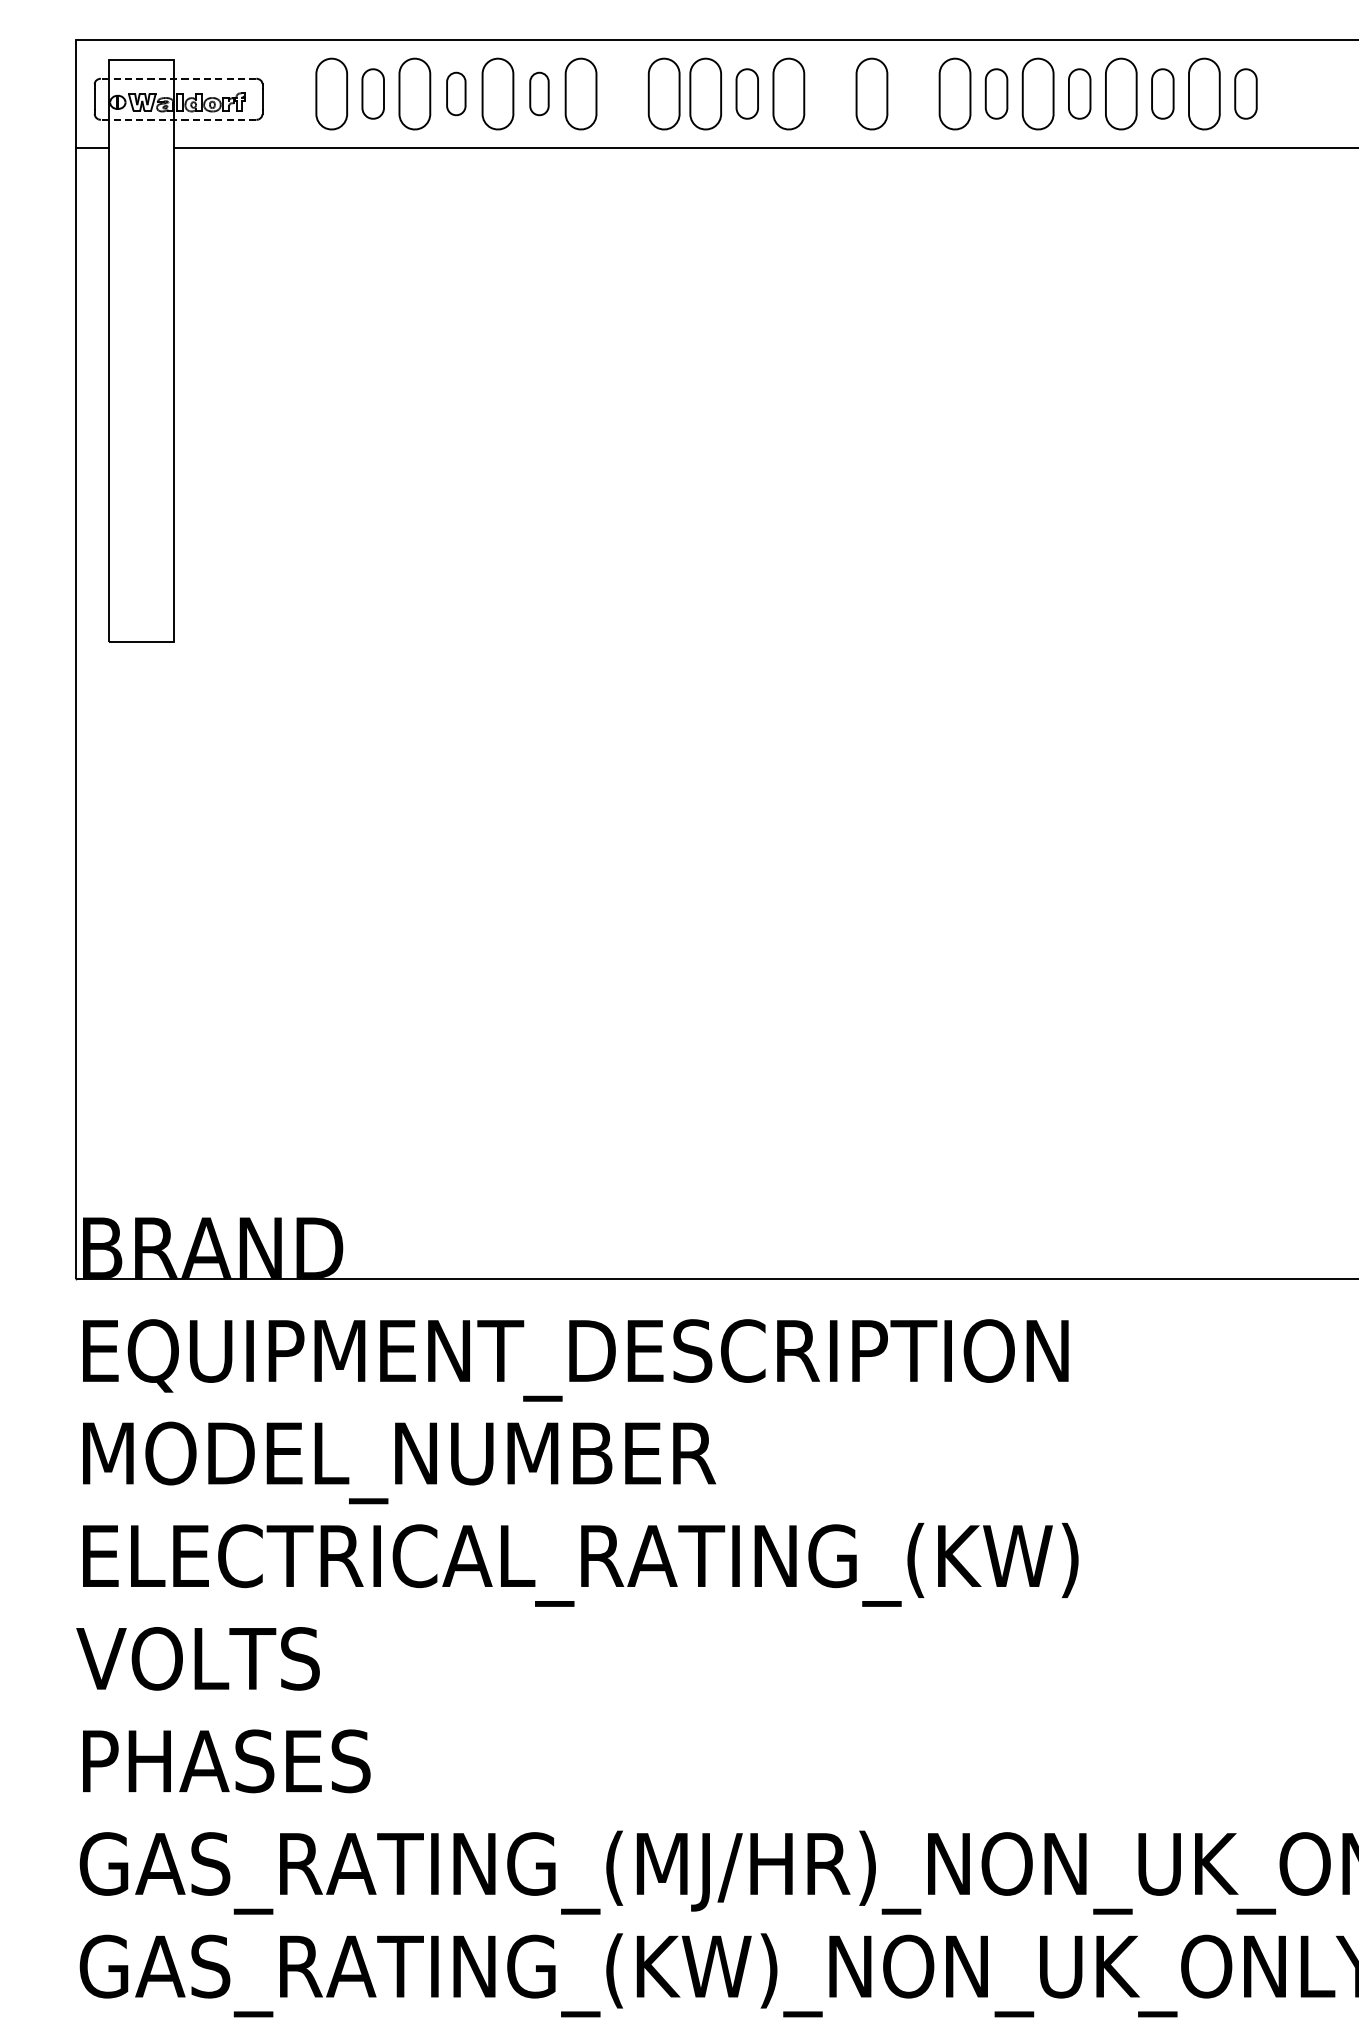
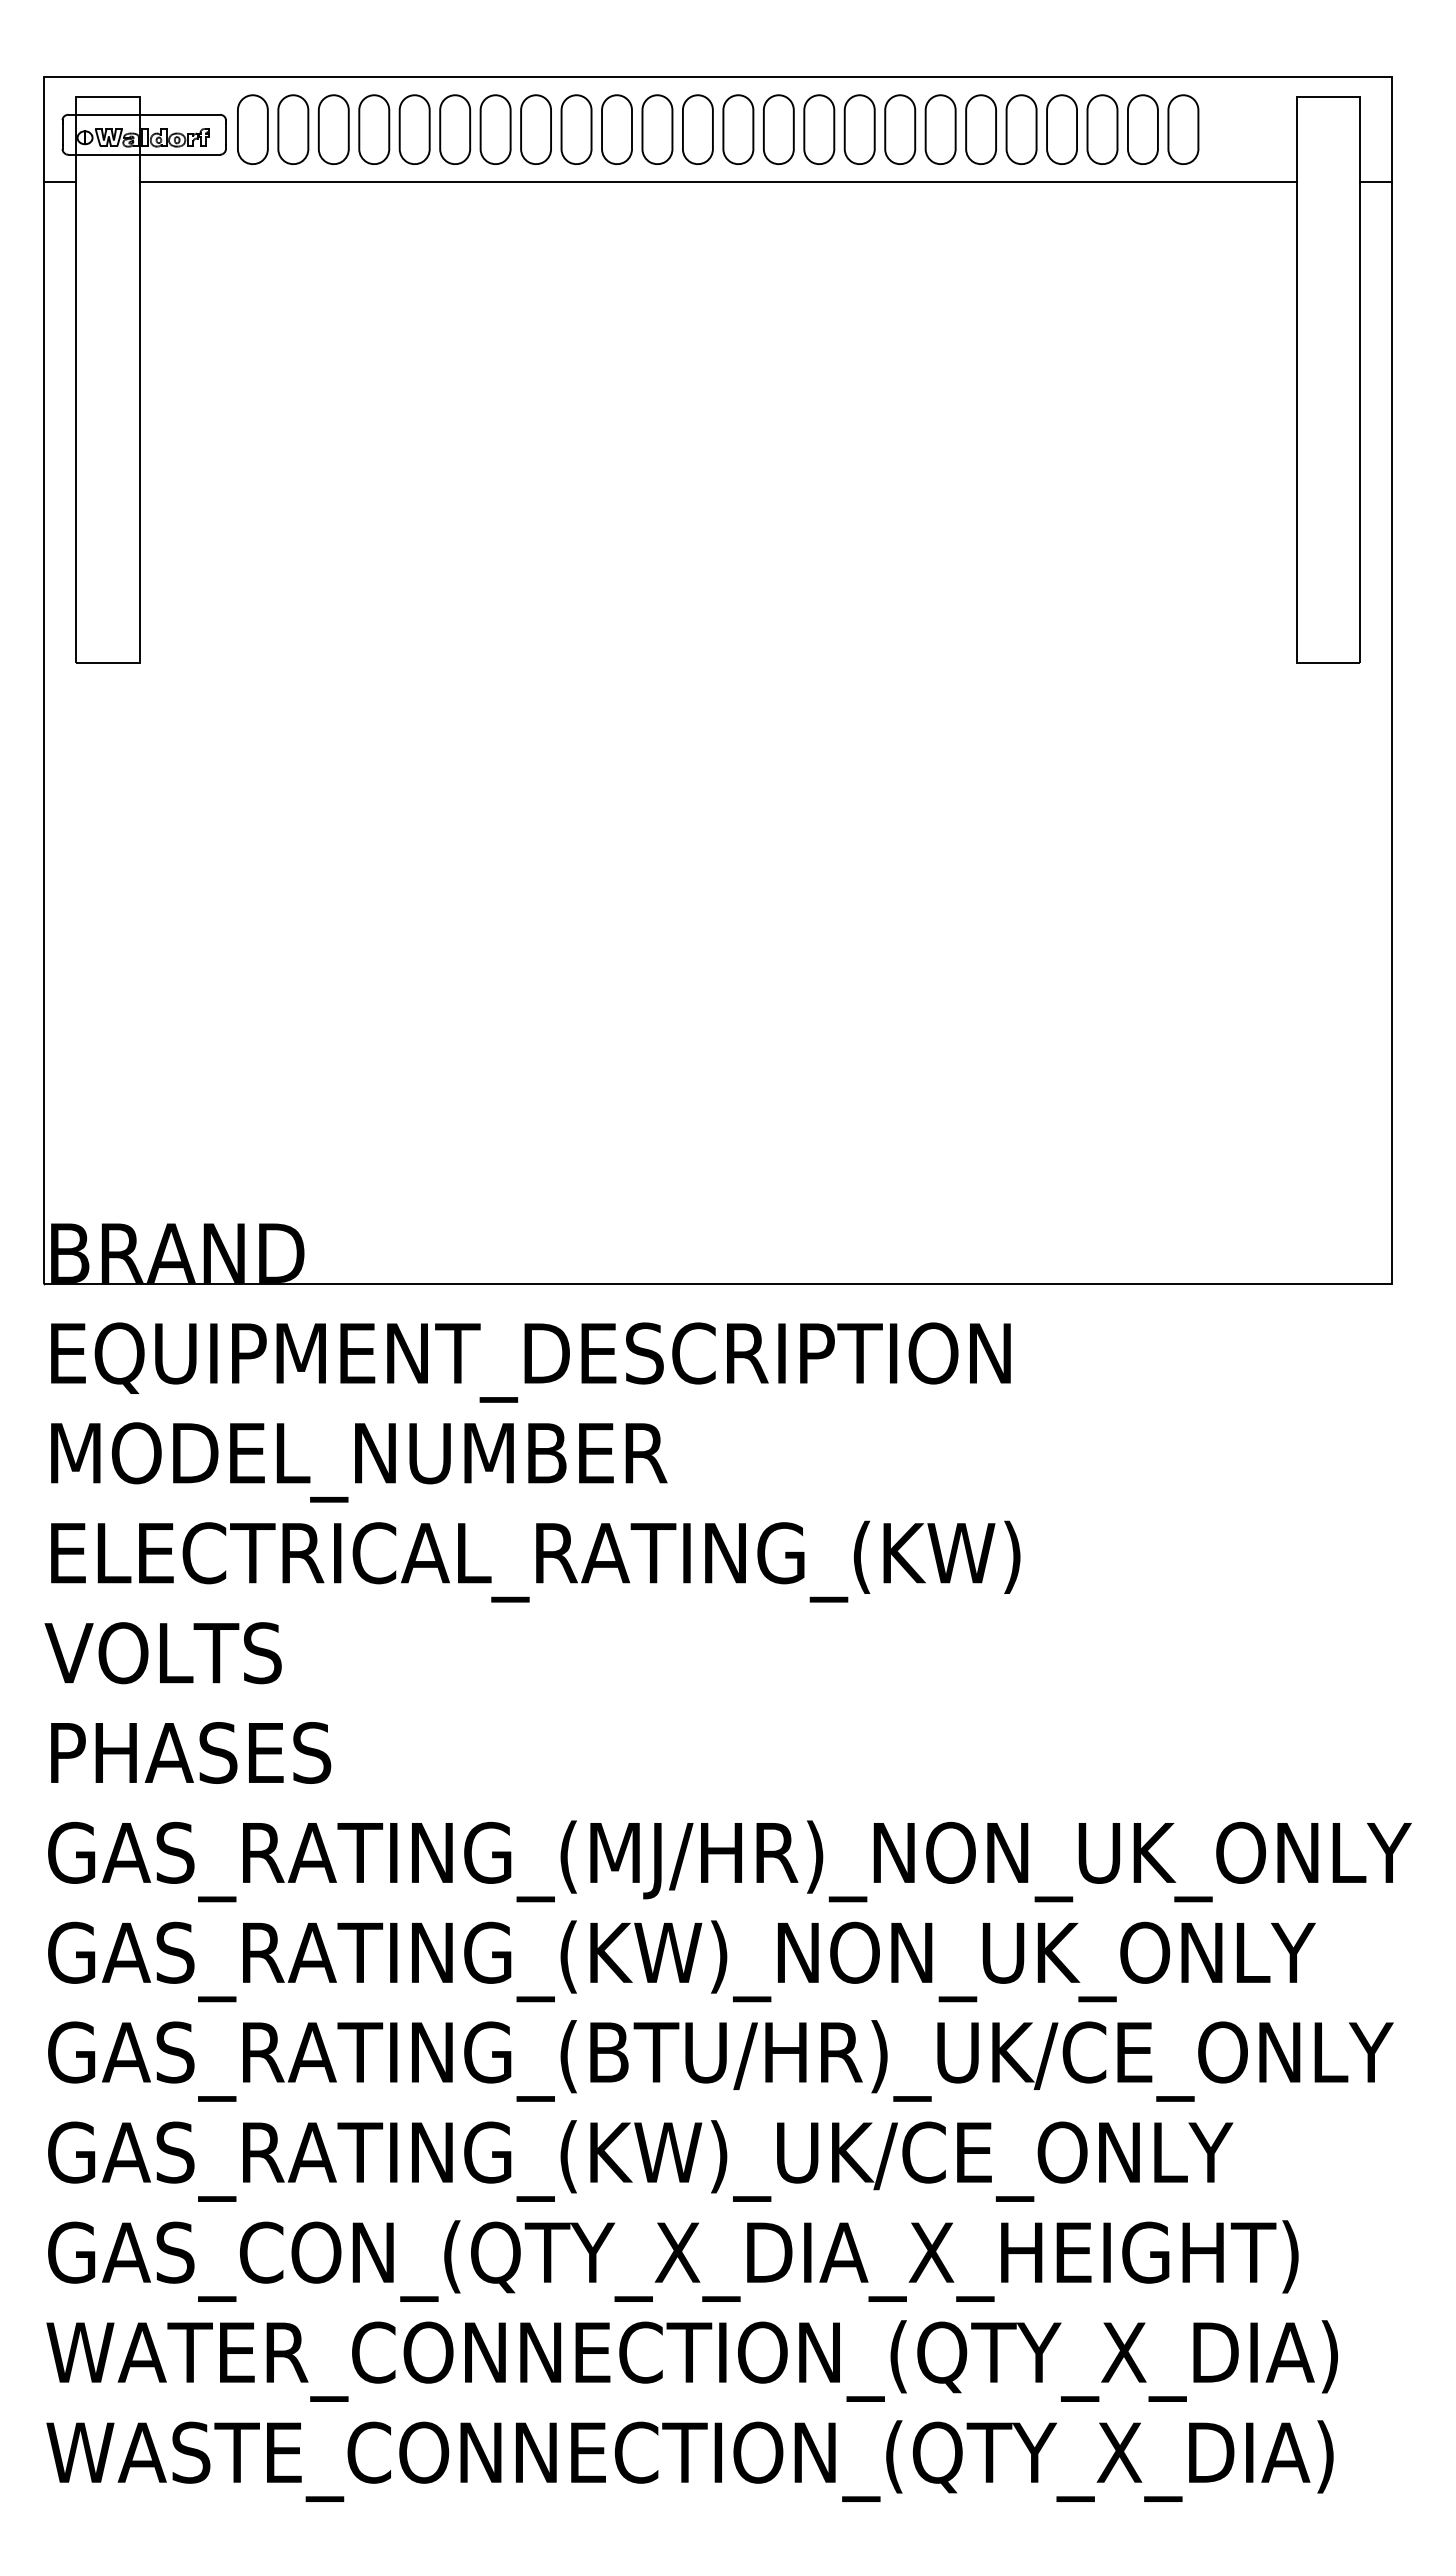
line: (178, 78) -> (144, 114), dashed -> solid
part: (289, 93) -> (252, 129), added
part: (373, 93) -> (333, 129), size x1.43
part: (456, 93) -> (414, 129), size x1.67
part: (539, 93) -> (495, 129), size x1.67
part: (622, 93) -> (576, 129), added
part: (746, 93) -> (697, 129), size x1.43
part: (830, 93) -> (778, 129), added
part: (913, 93) -> (859, 129), added
part: (996, 93) -> (940, 129), size x1.43
part: (1079, 93) -> (1021, 129), size x1.43
part: (1162, 93) -> (1102, 129), size x1.43
part: (1246, 93) -> (1183, 129), size x1.43
line: (178, 119) -> (144, 154), dashed -> solid

